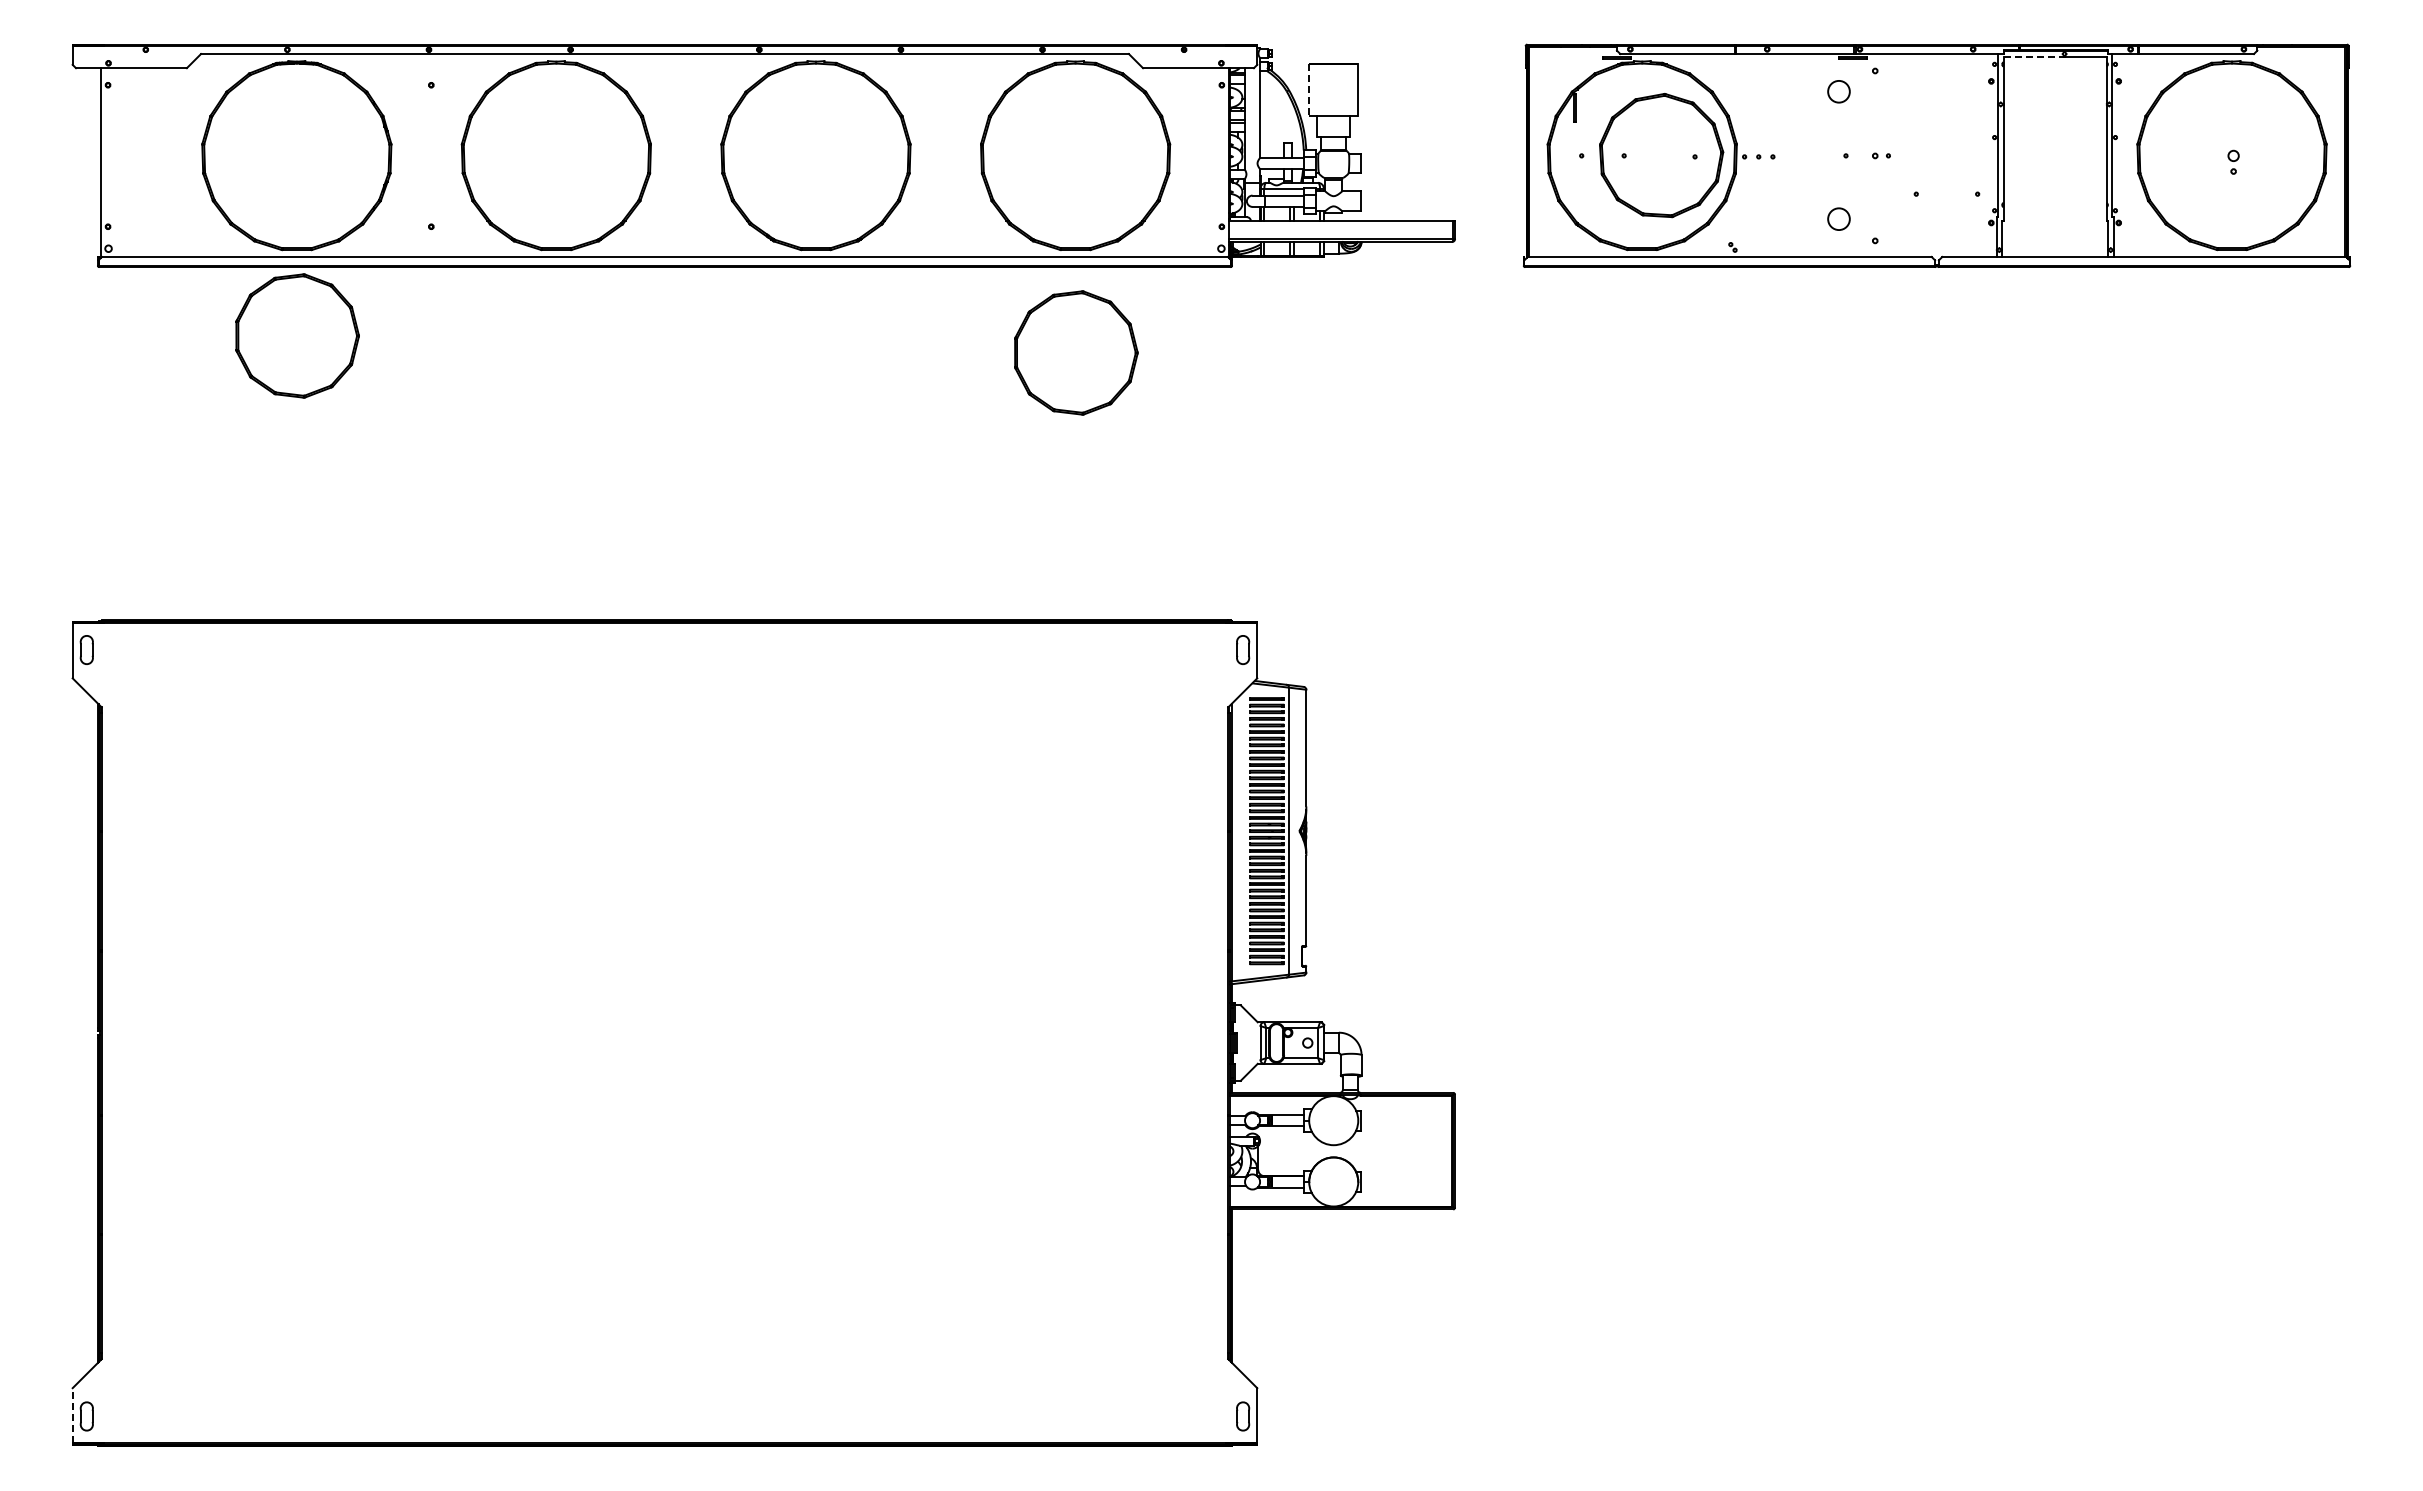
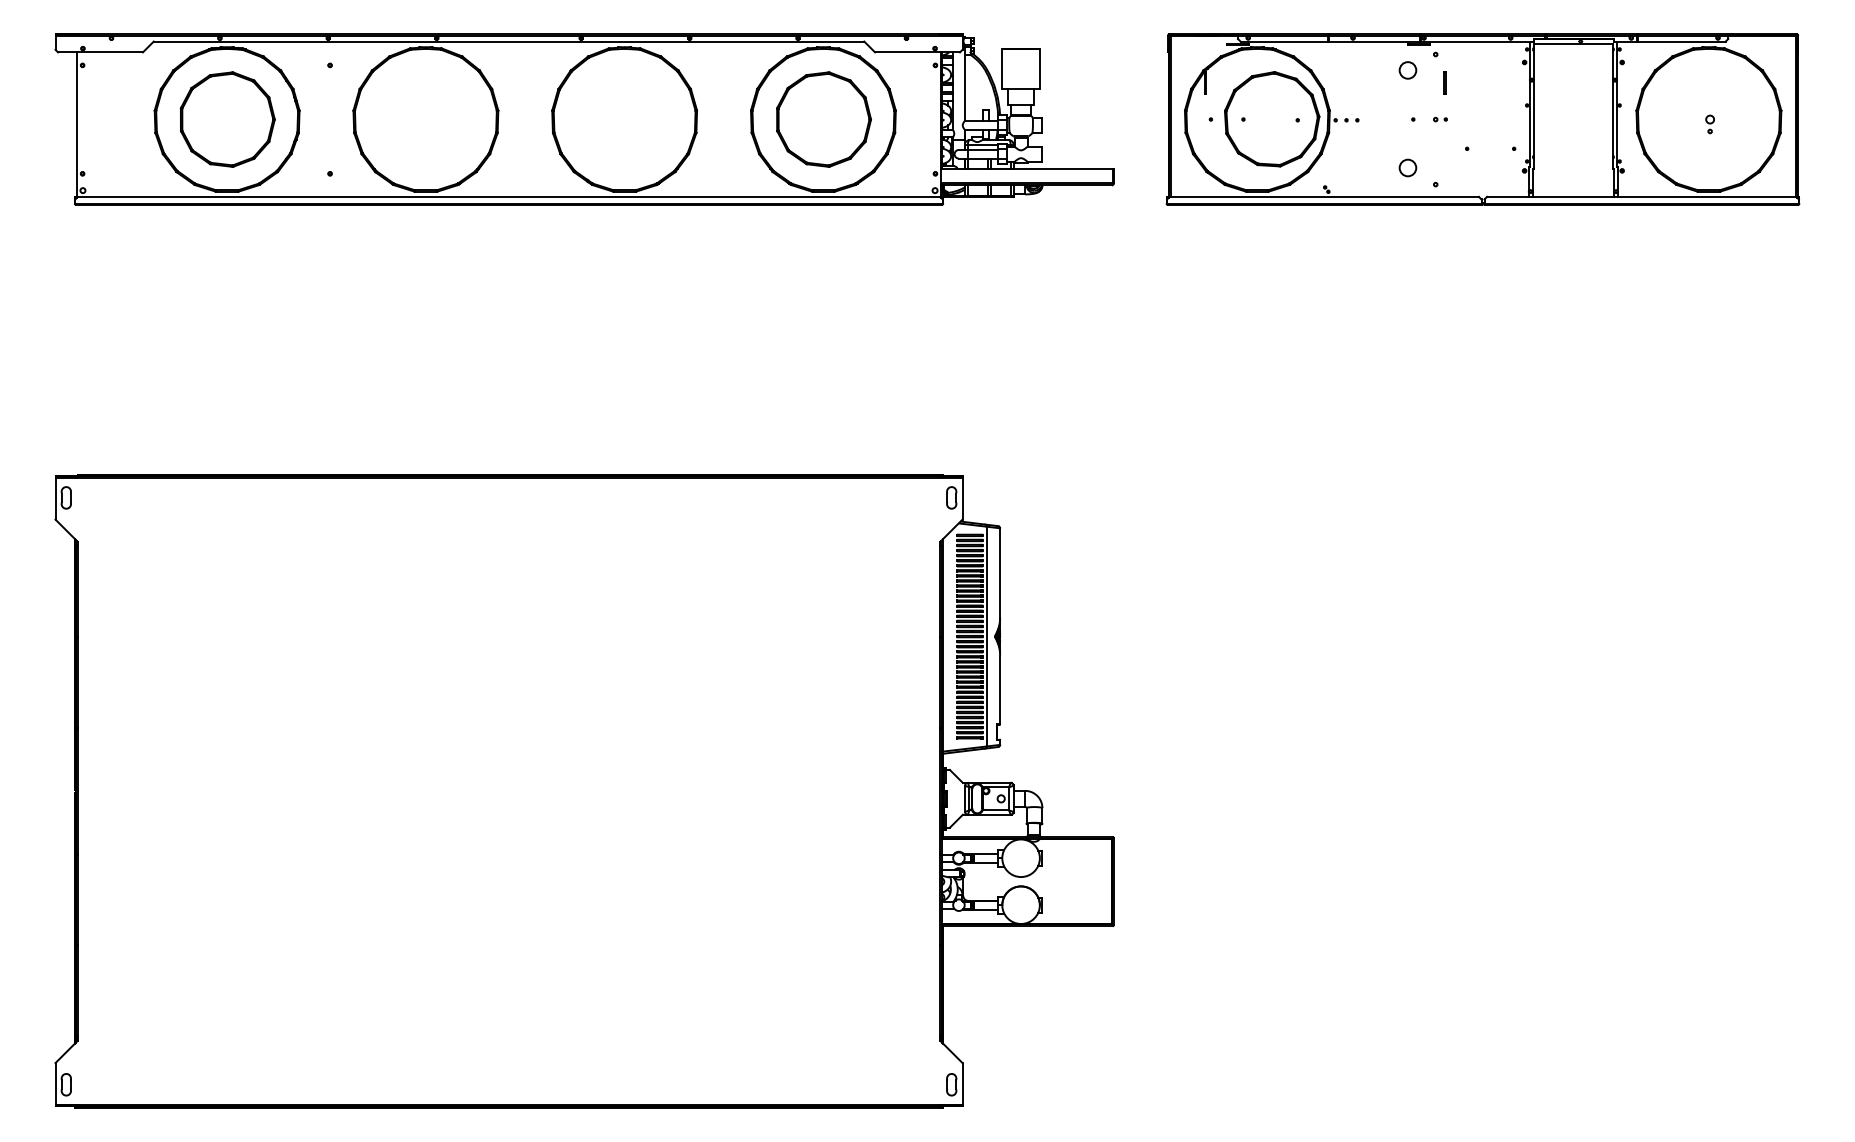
line: (2034, 56) -> (1557, 43), dashed -> solid
line: (1309, 90) -> (1002, 69), dashed -> solid
line: (1886, 107) -> (1444, 82), added
part: (297, 335) -> (227, 119), moved
part: (1076, 352) -> (824, 119), moved
line: (72, 1415) -> (55, 1084), dashed -> solid

